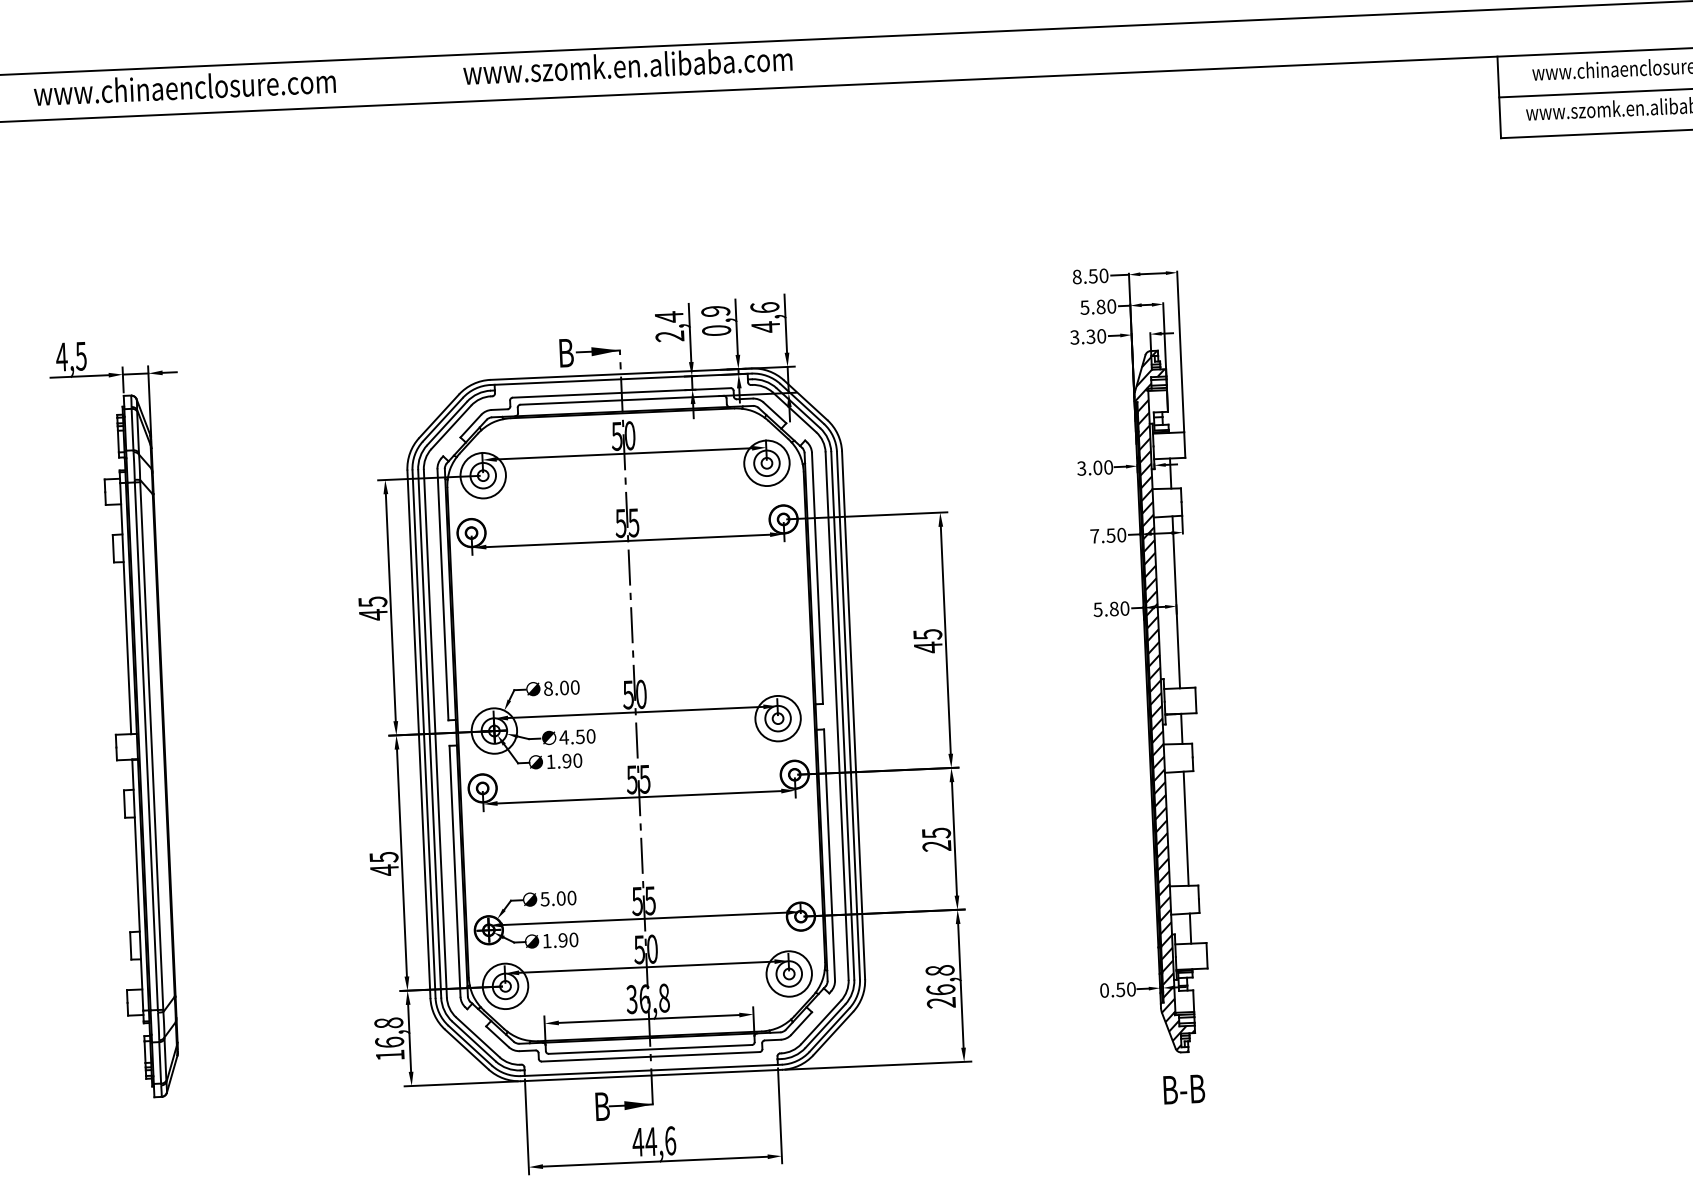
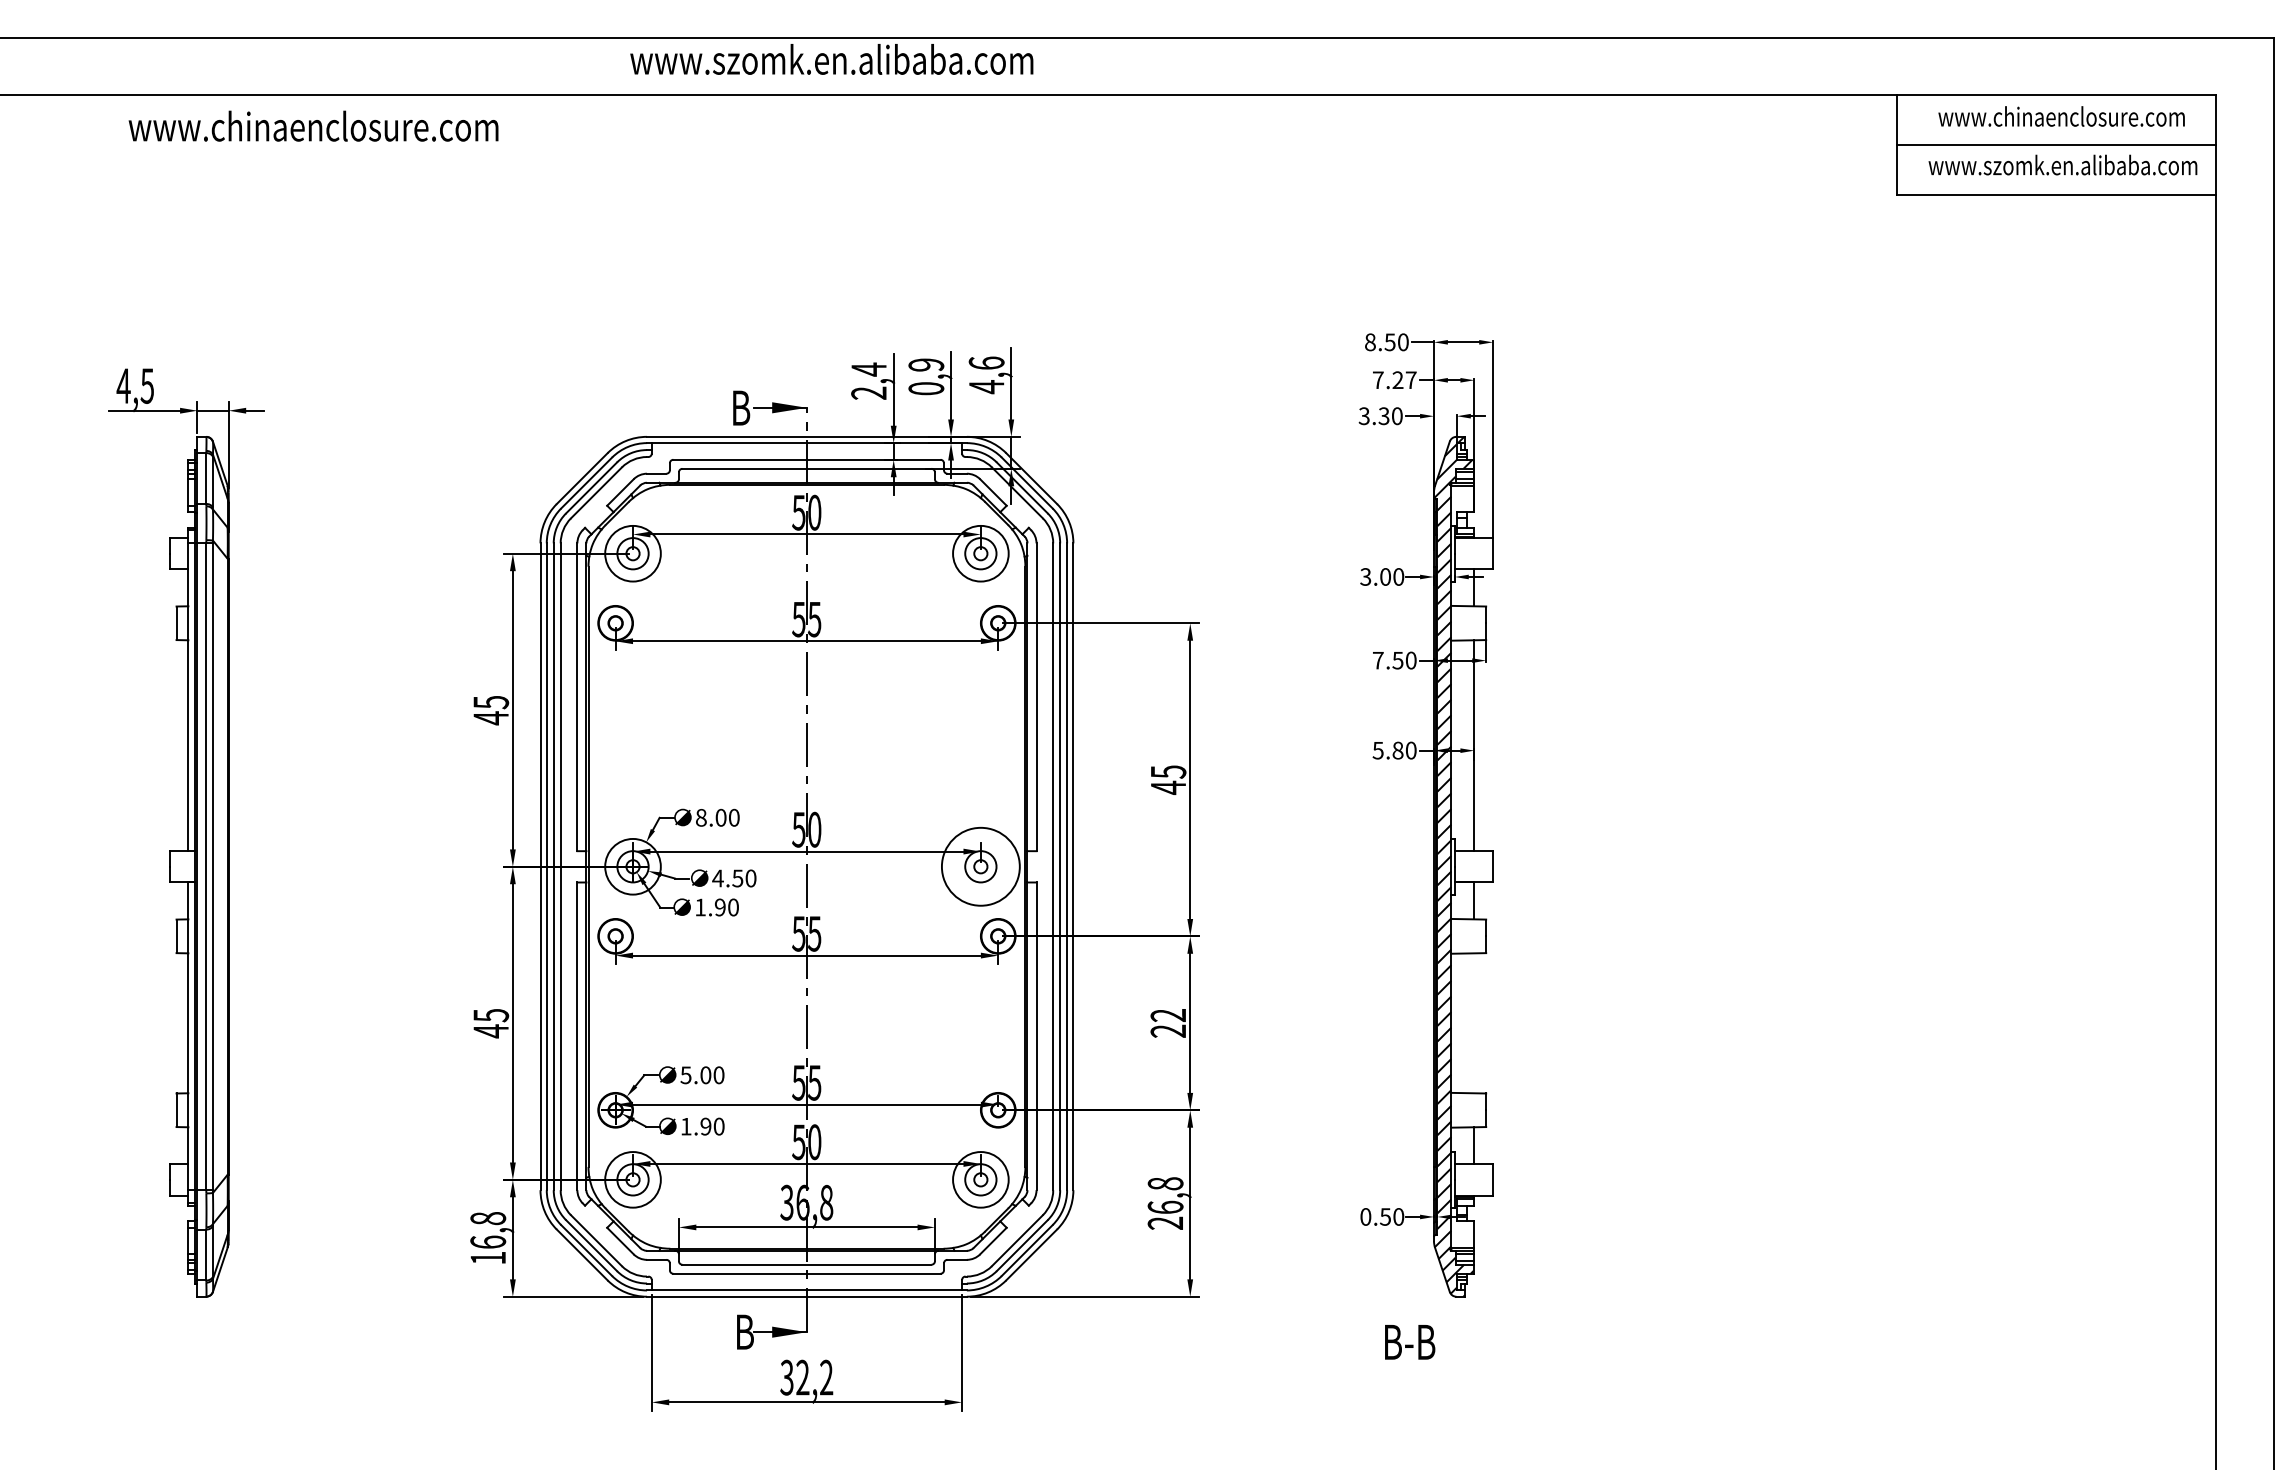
text: (184, 86) -> (313, 125), moved
text: (1098, 307) -> (1394, 380), 5.80 -> 7.27
circle: (777, 718) -> (980, 866), size x1.4
line: (1186, 828) -> (1474, 1023), removed
text: (936, 833) -> (1168, 1015), 25 -> 22
text: (1184, 1089) -> (1410, 1342), moved
text: (654, 1141) -> (806, 1377), 44,6 -> 32,2

